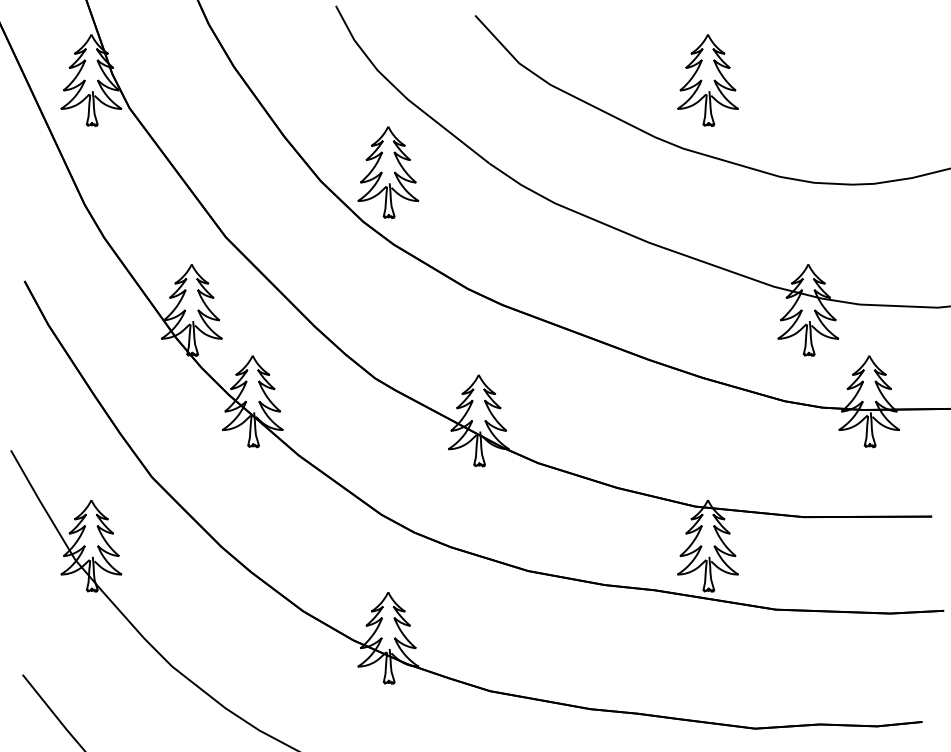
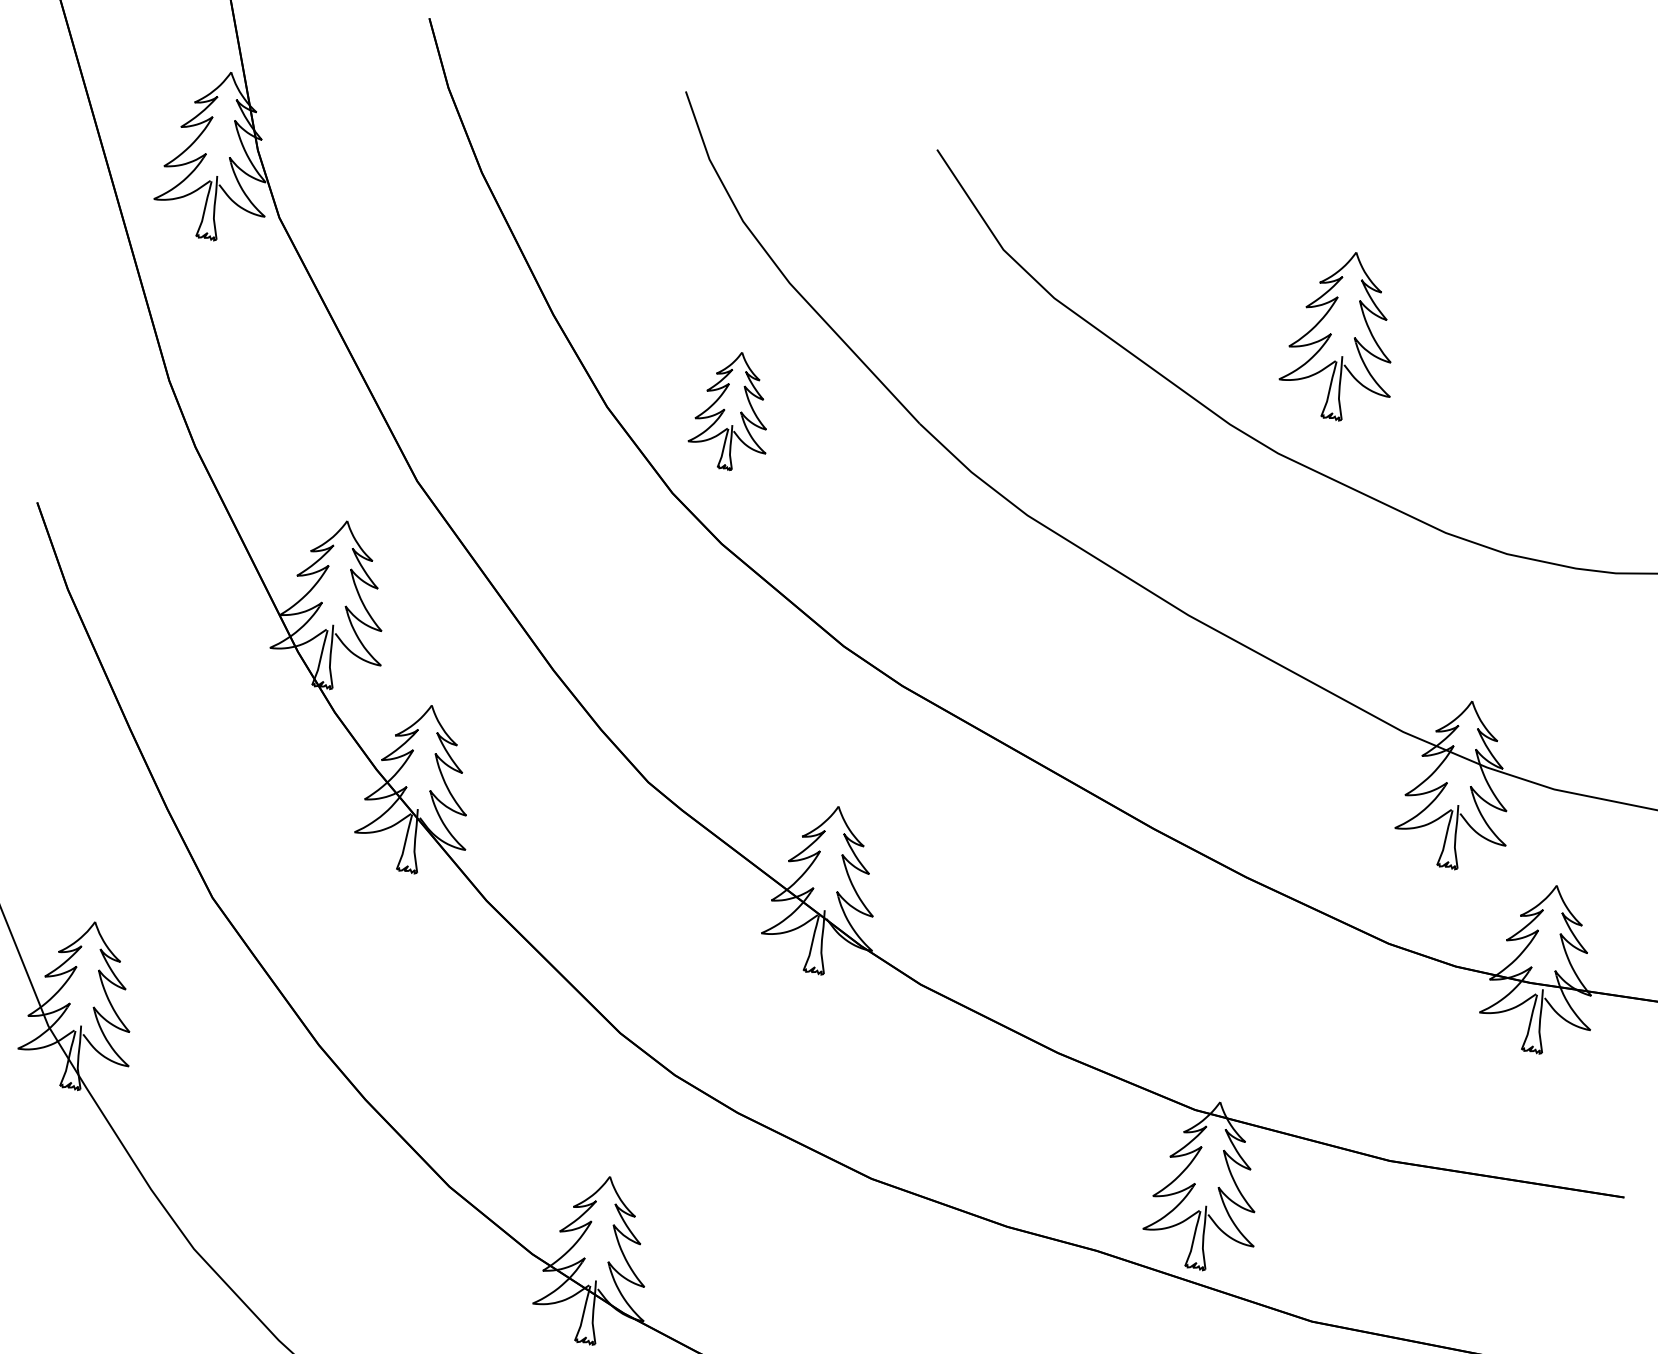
part: (388, 172) -> (733, 410), size x0.7

